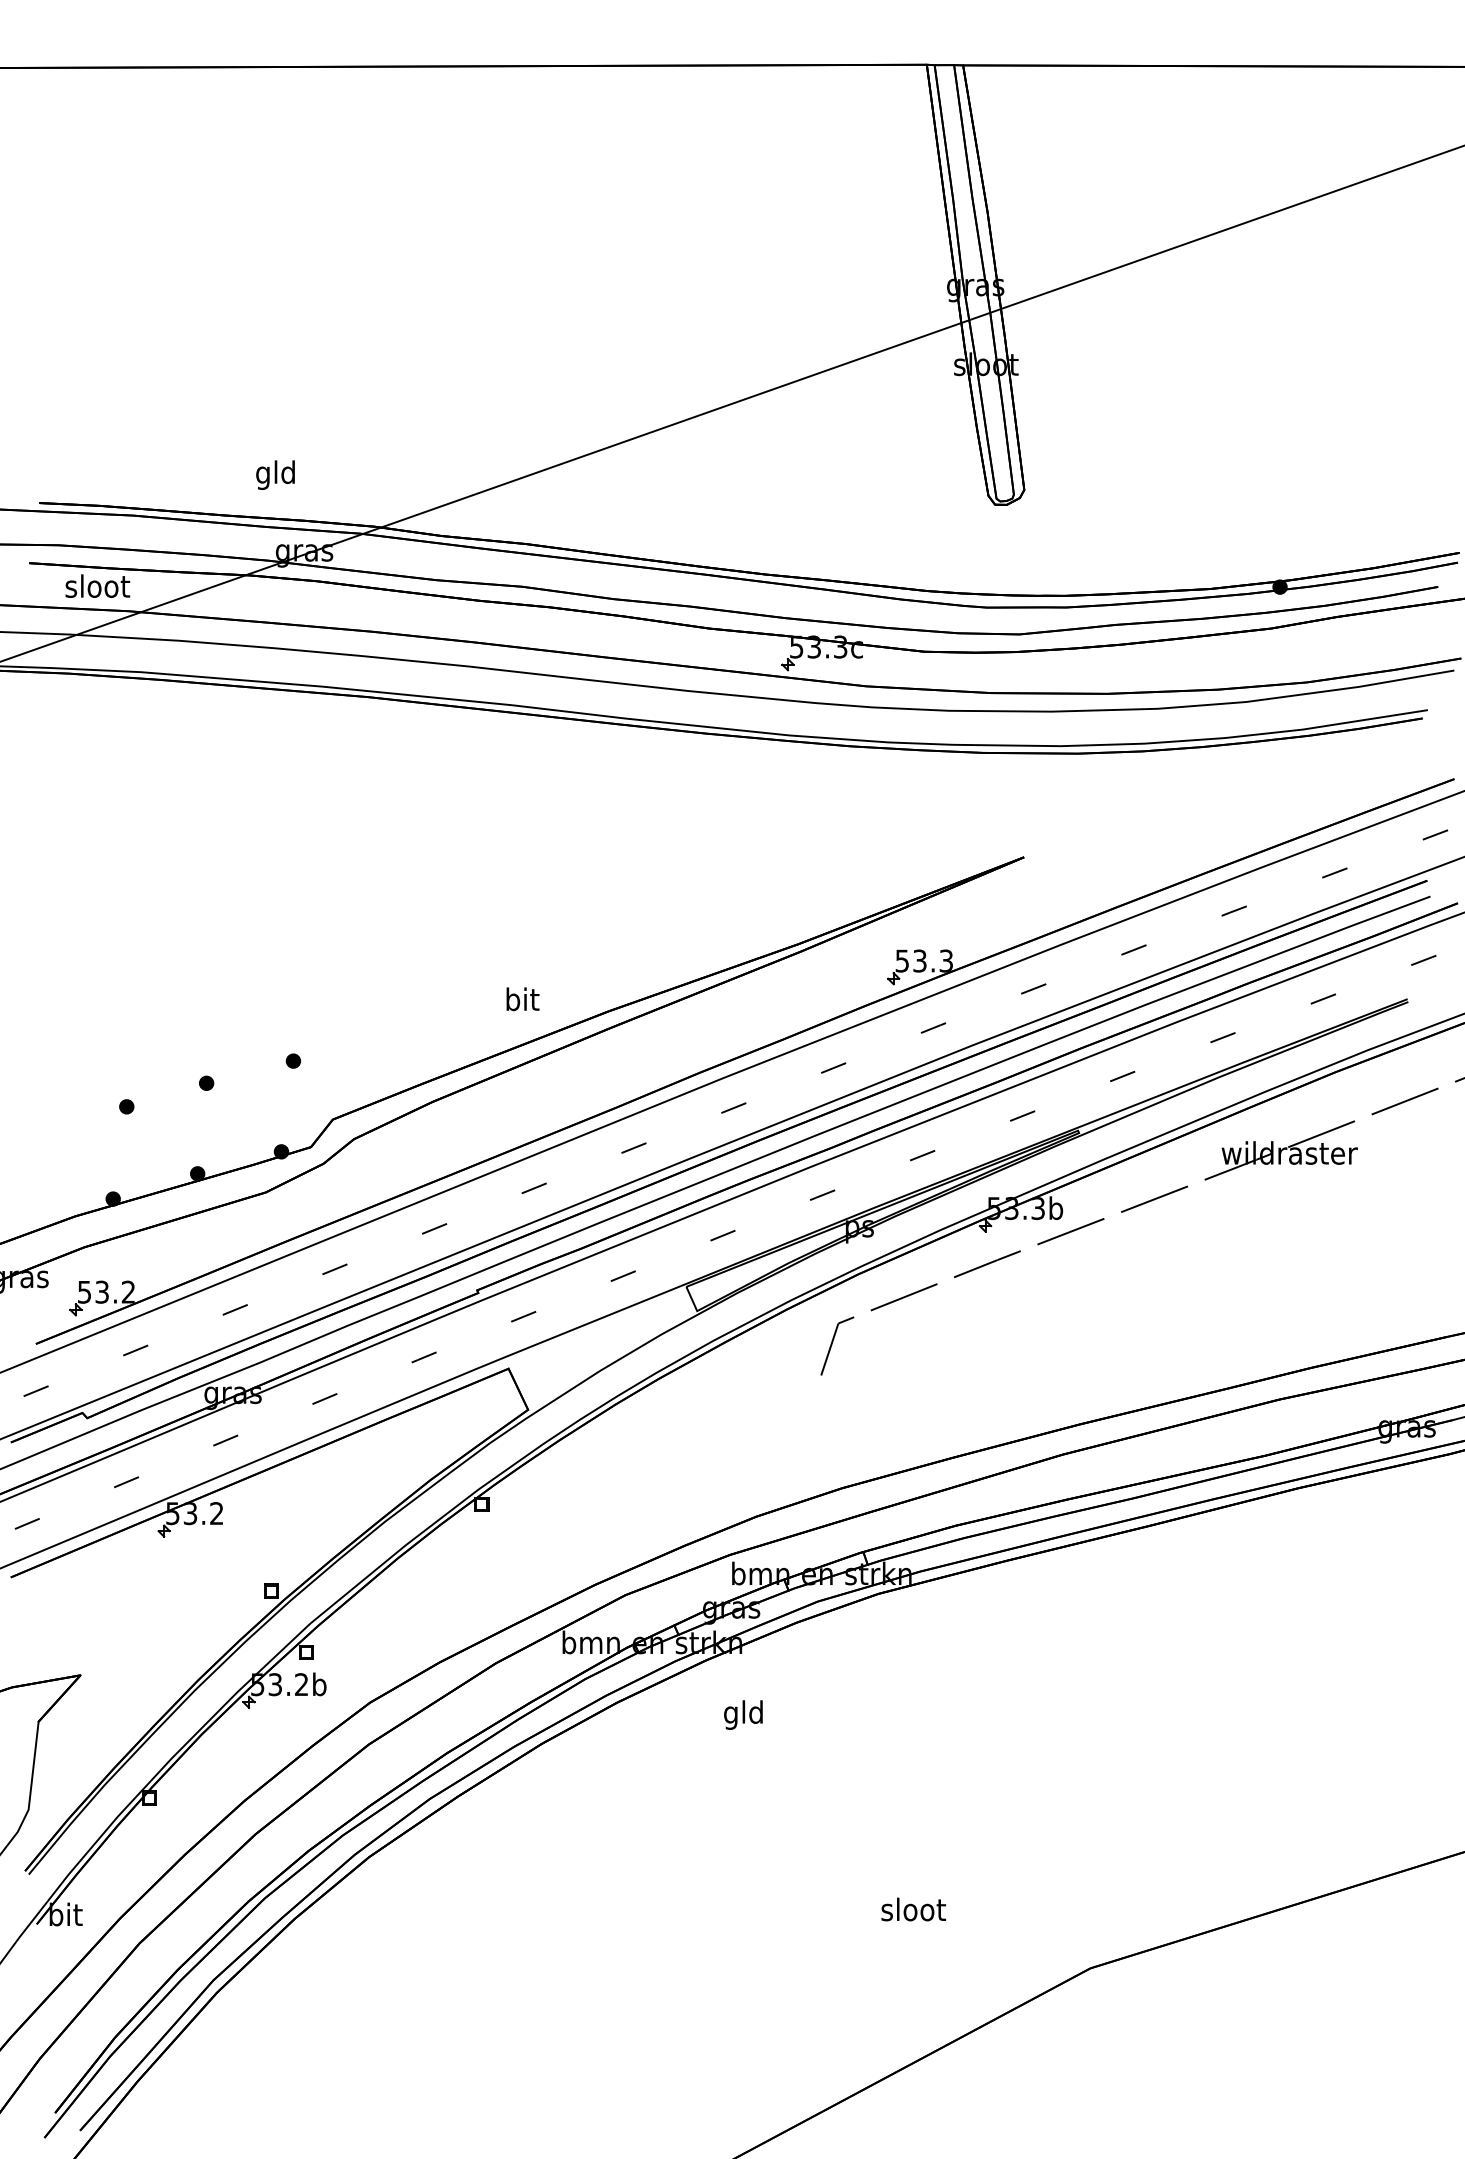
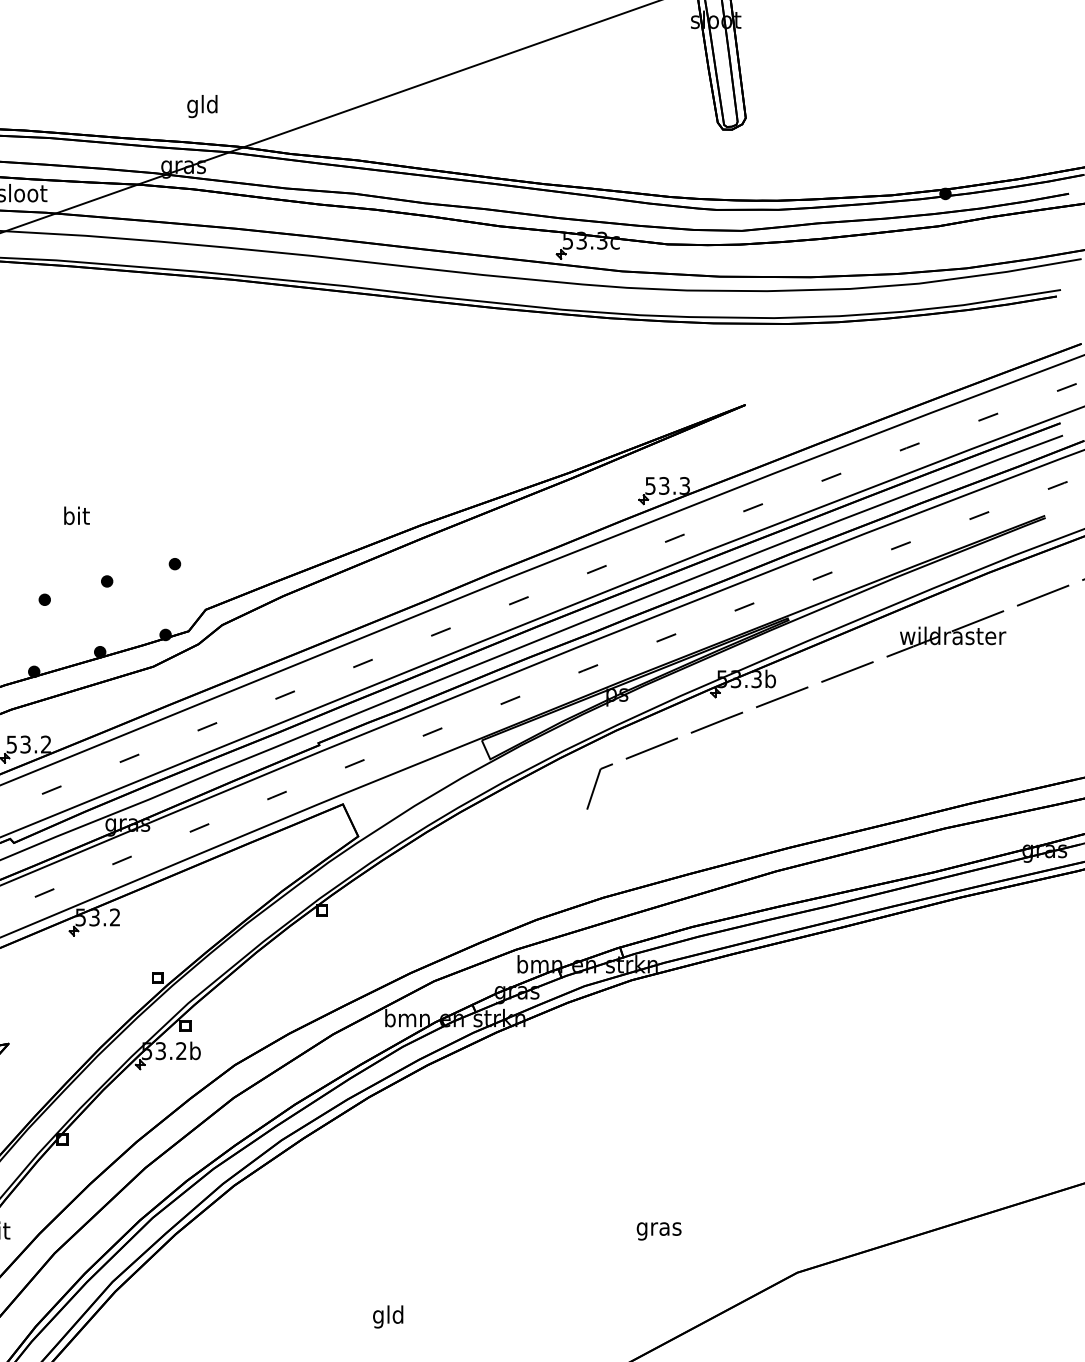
text: (275, 474) -> (202, 105), moved
text: (522, 999) -> (76, 515), moved
text: (743, 1714) -> (388, 1316), moved
text: (913, 1912) -> (659, 1229), sloot -> gras

